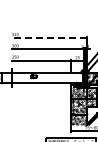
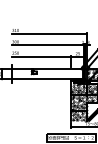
line: (49, 38) -> (49, 34), dashed -> solid

